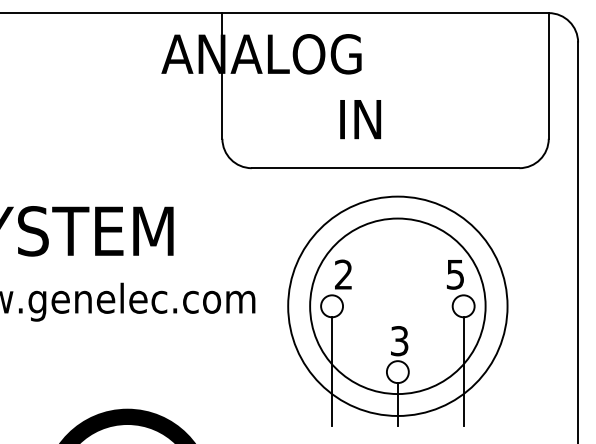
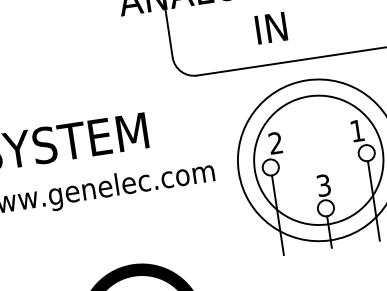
text: (454, 274) -> (356, 130), 5 -> 1

